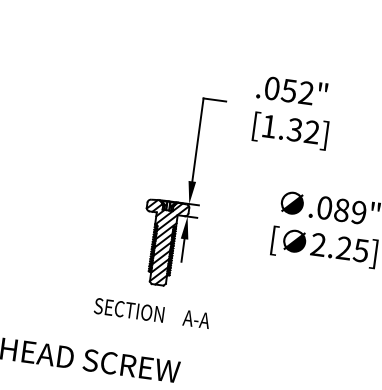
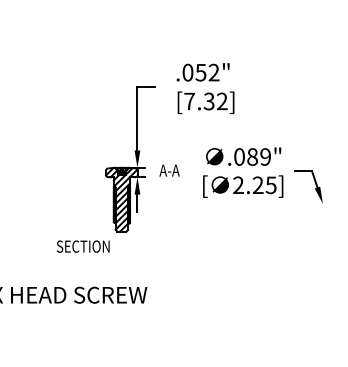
text: (269, 126) -> (189, 101), [1.32] -> [7.32]
text: (128, 310) -> (82, 246), moved
text: (196, 319) -> (169, 170), moved

